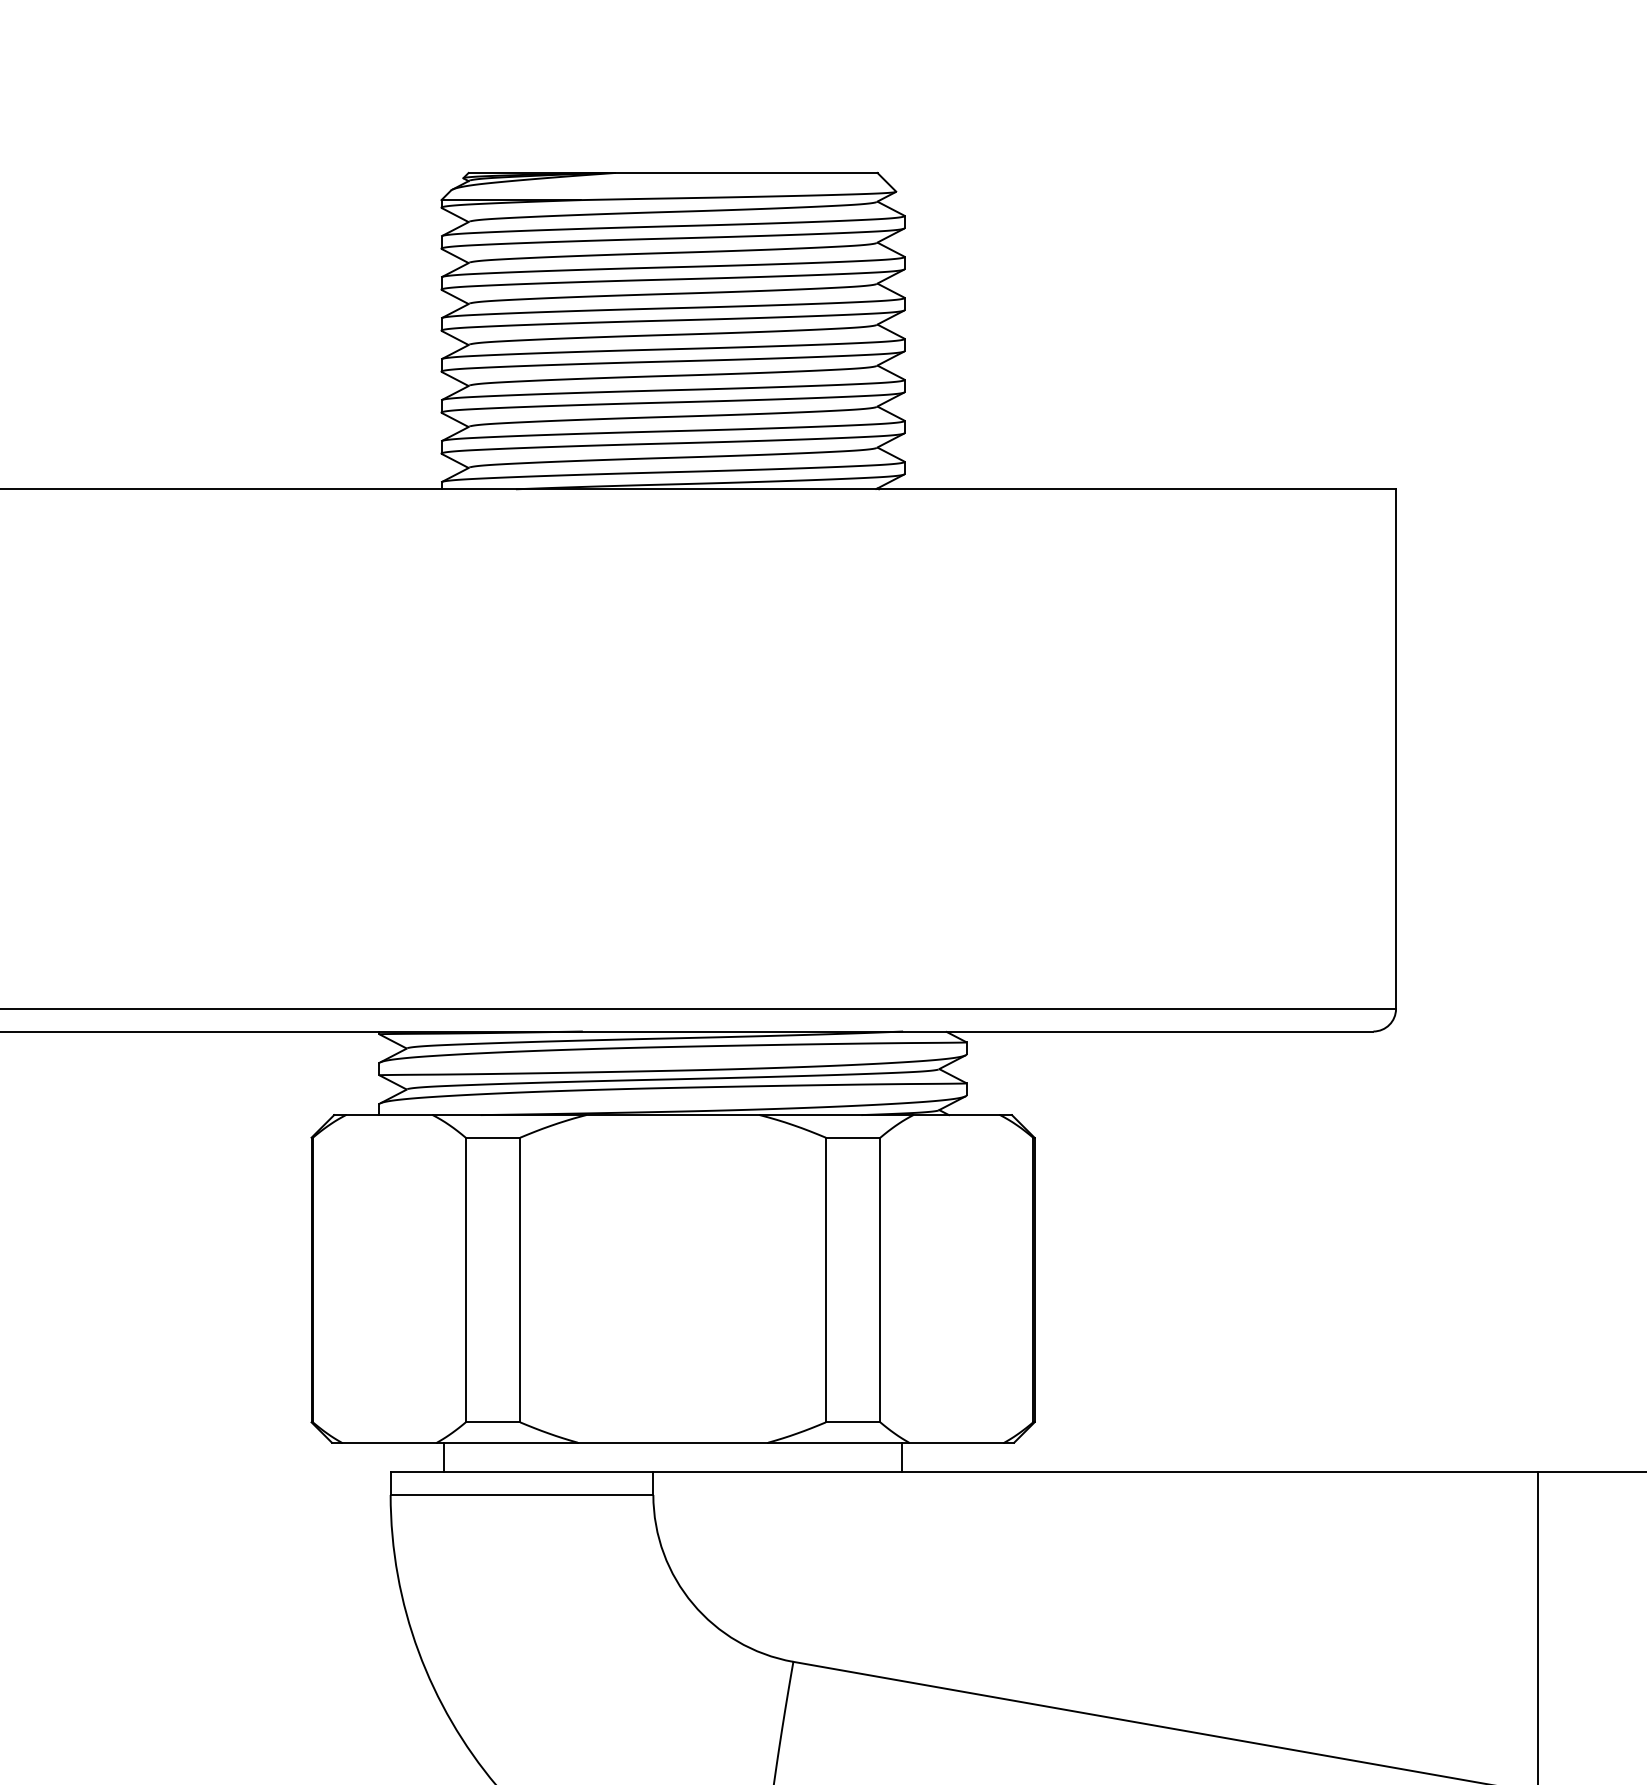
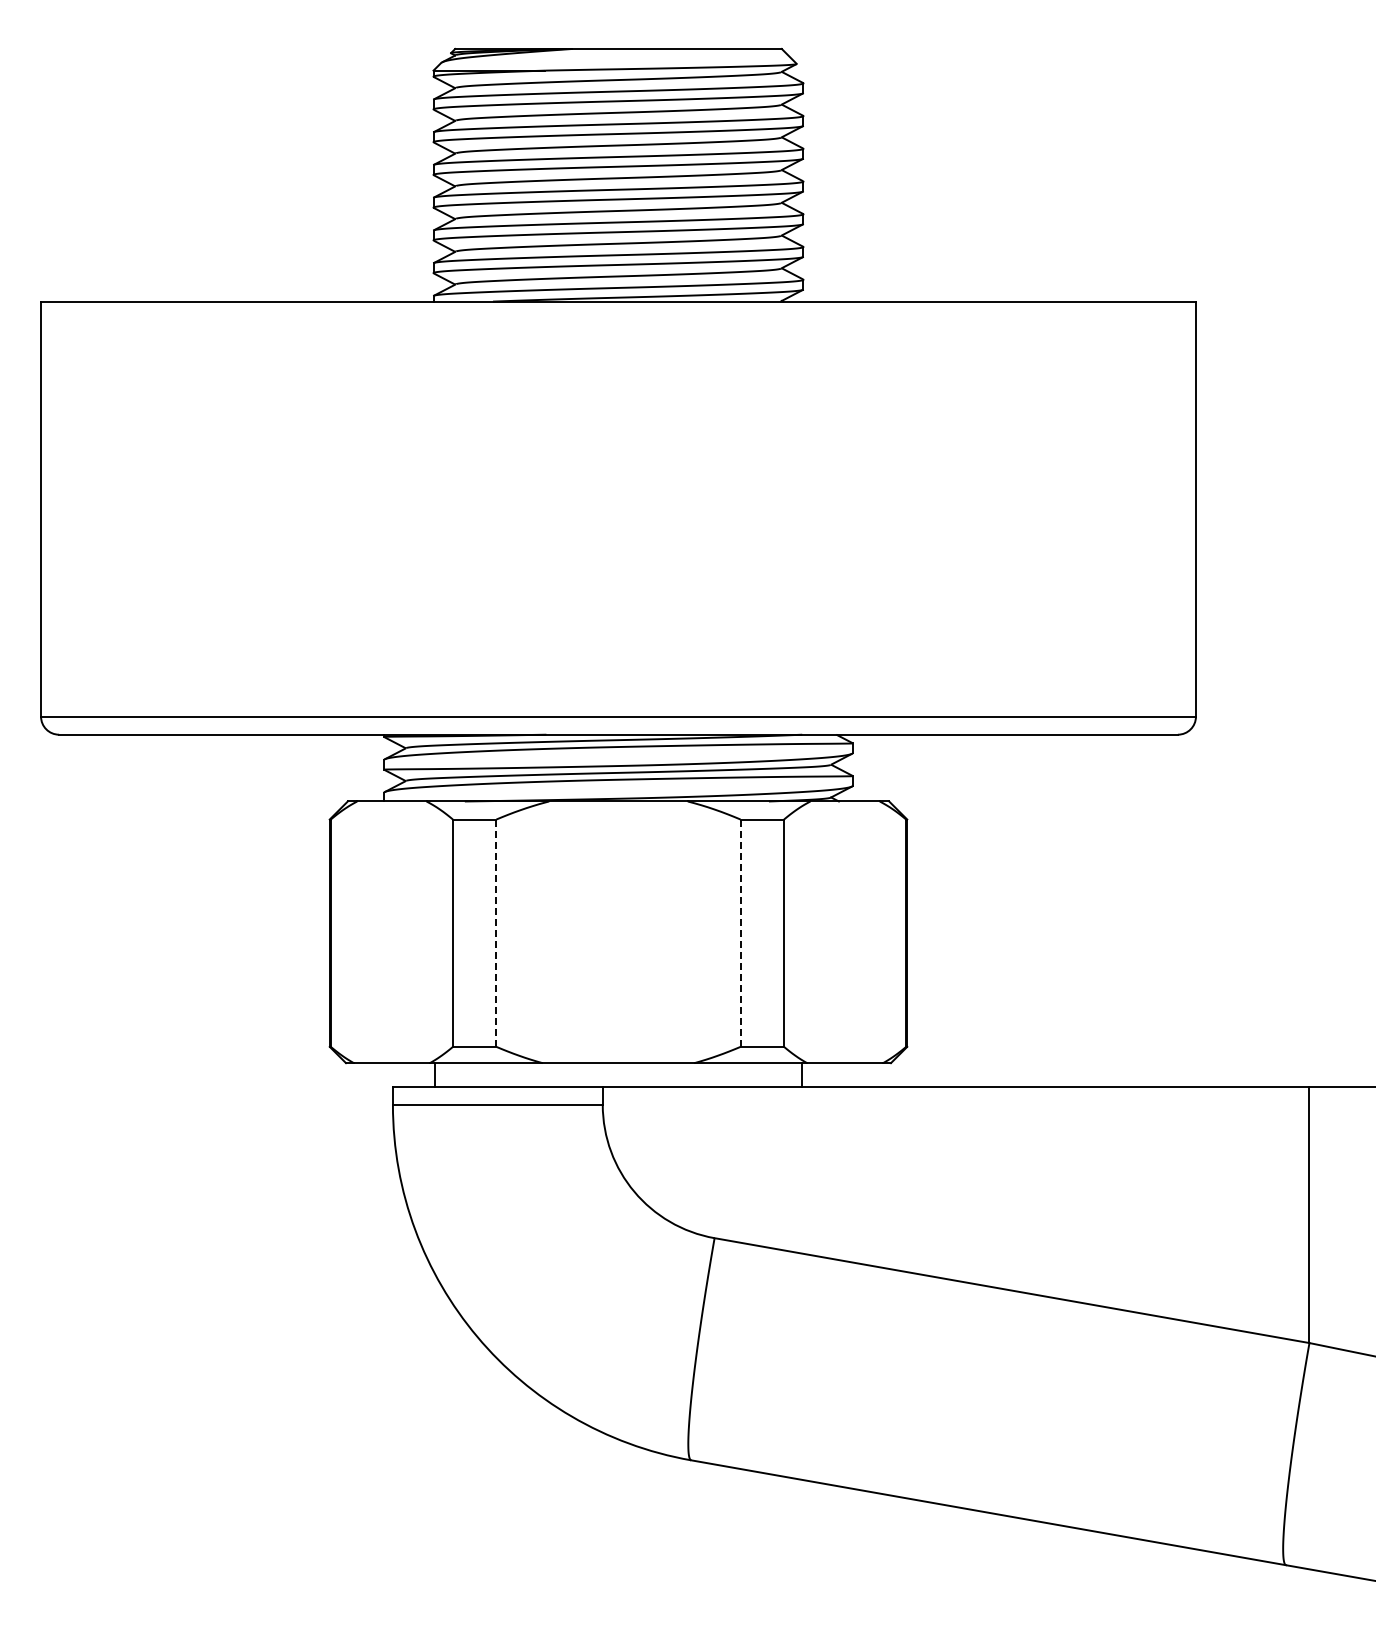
line: (520, 1280) -> (496, 933), solid -> dashed
line: (825, 1280) -> (740, 933), solid -> dashed

